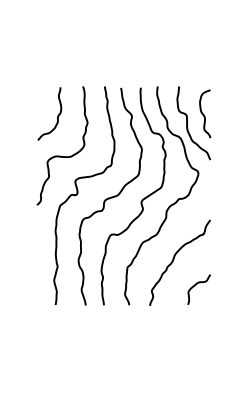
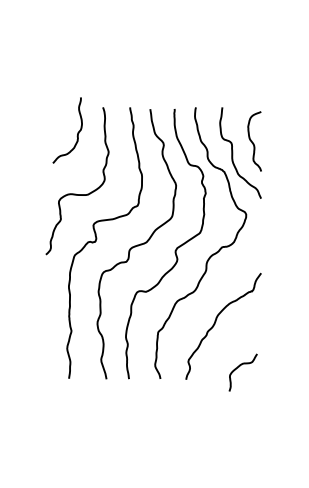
curve: (57, 115) -> (77, 132), moved
curve: (196, 285) -> (239, 367), moved

